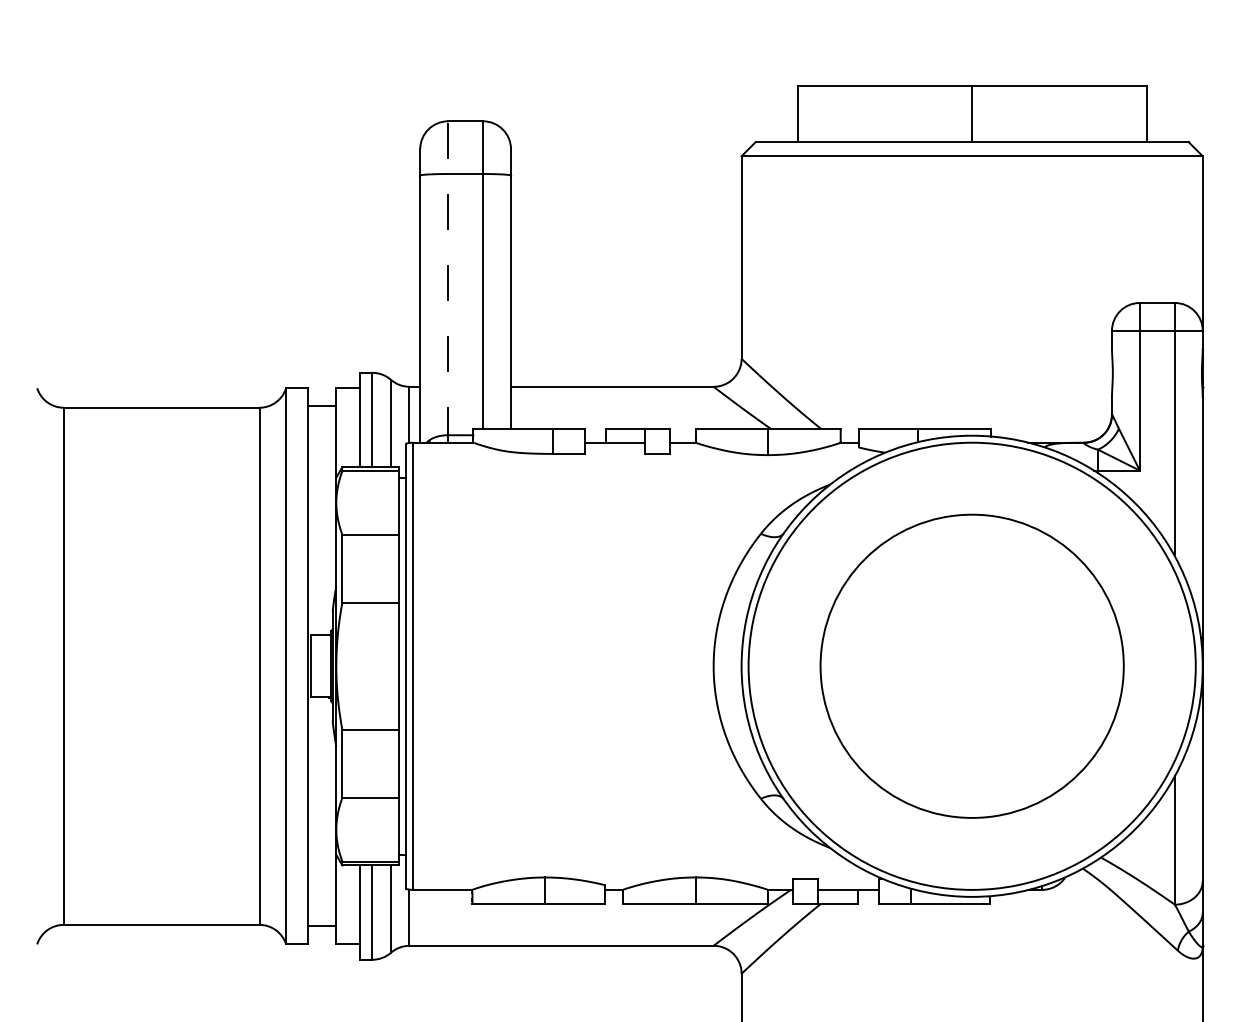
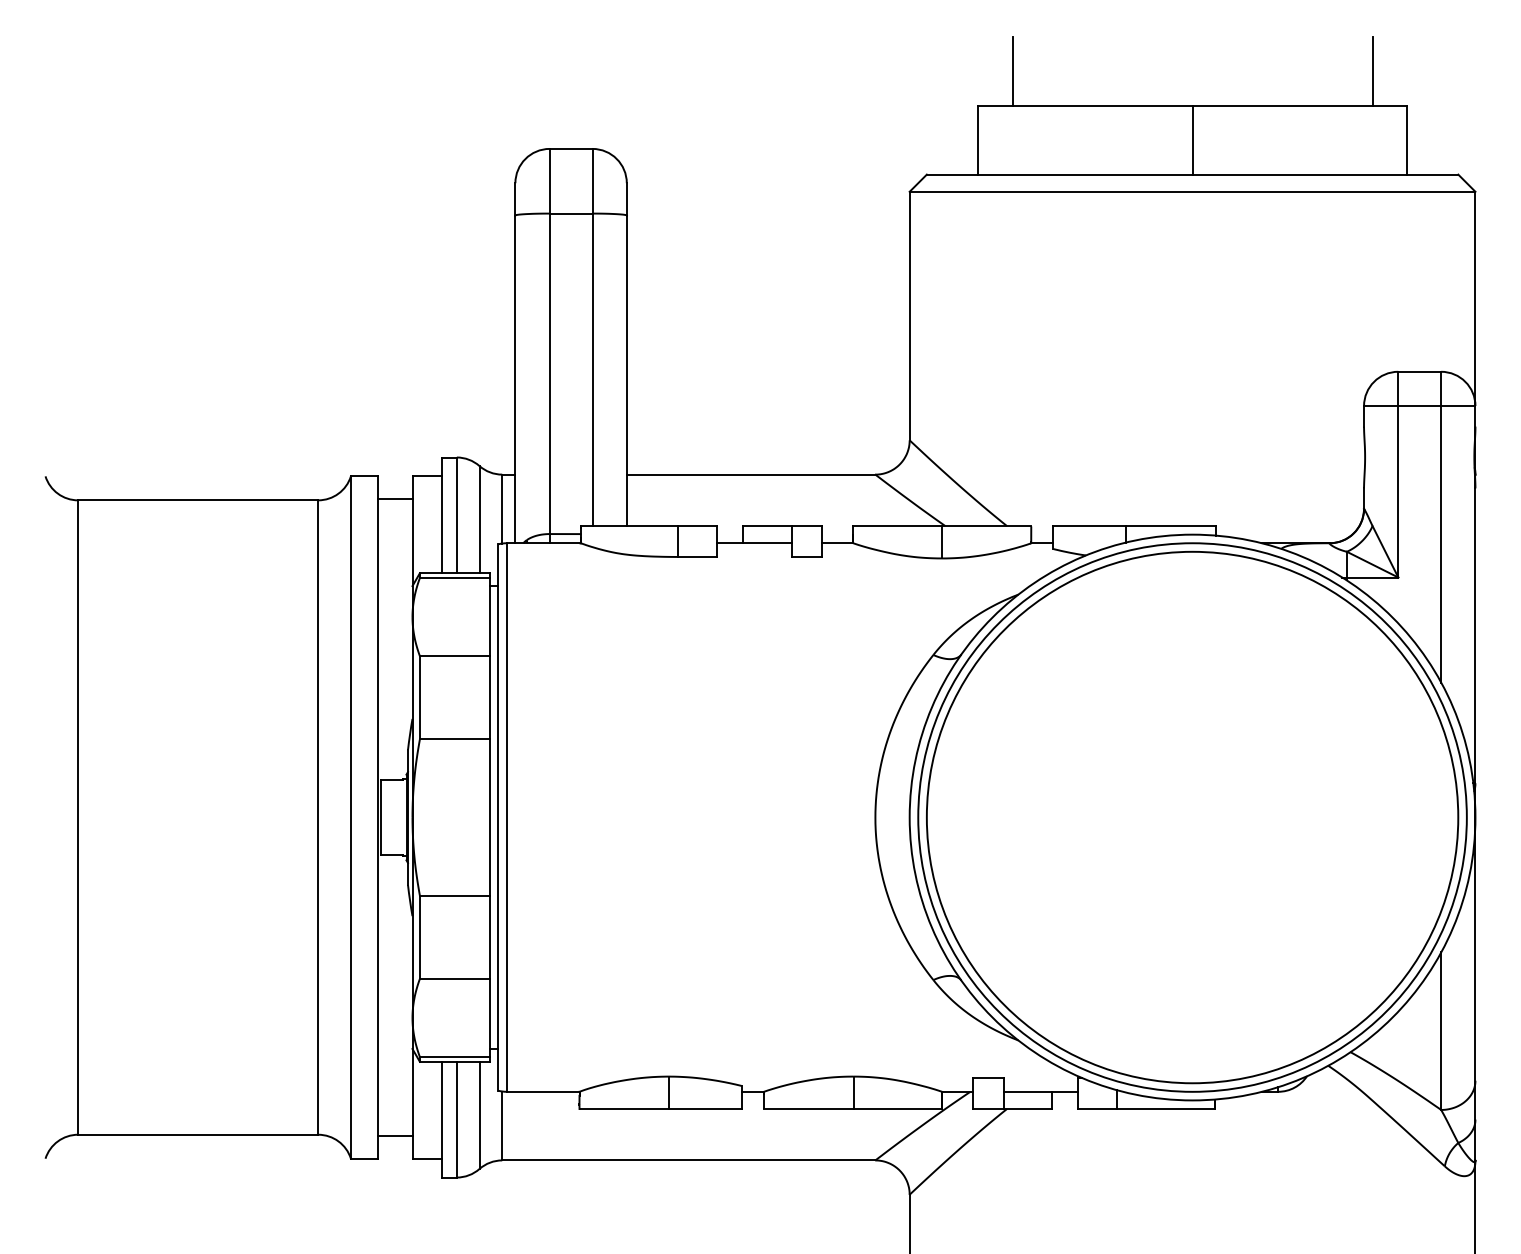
line: (825, 58) -> (1012, 71), added
line: (1118, 58) -> (1372, 71), added
line: (448, 281) -> (550, 345), dashed -> solid
circle: (971, 665) -> (1191, 816), size x1.43

